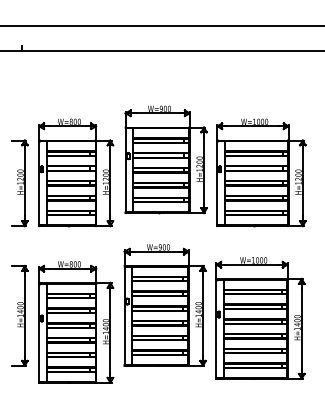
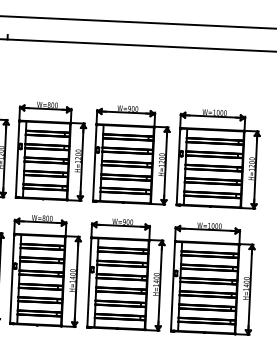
part: (165, 159) -> (131, 154), moved
part: (260, 318) -> (213, 278), moved
part: (76, 322) -> (46, 271), moved

